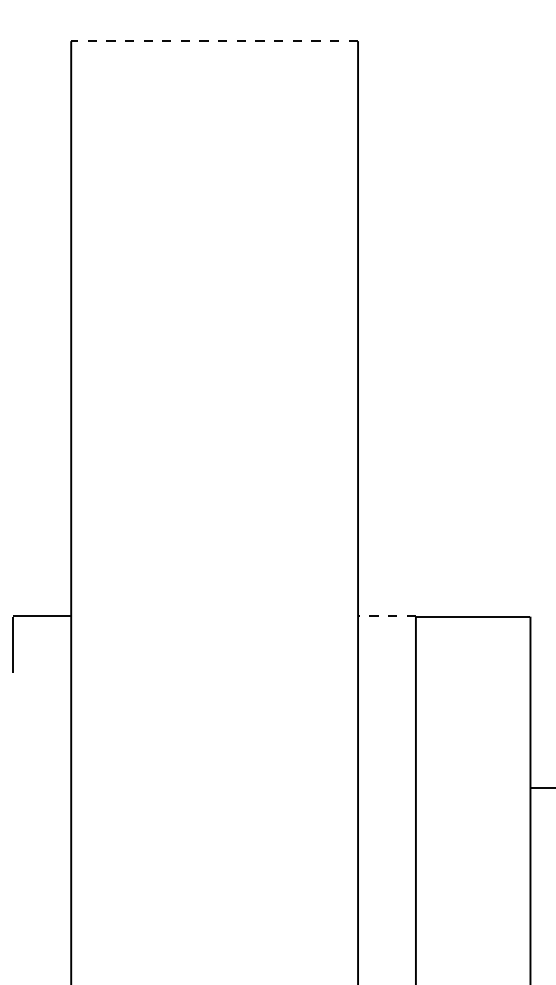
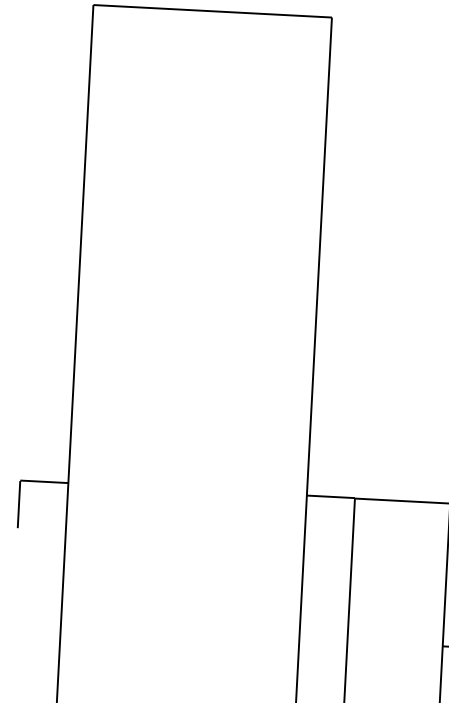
line: (214, 41) -> (212, 11), dashed -> solid
line: (386, 616) -> (330, 497), dashed -> solid

